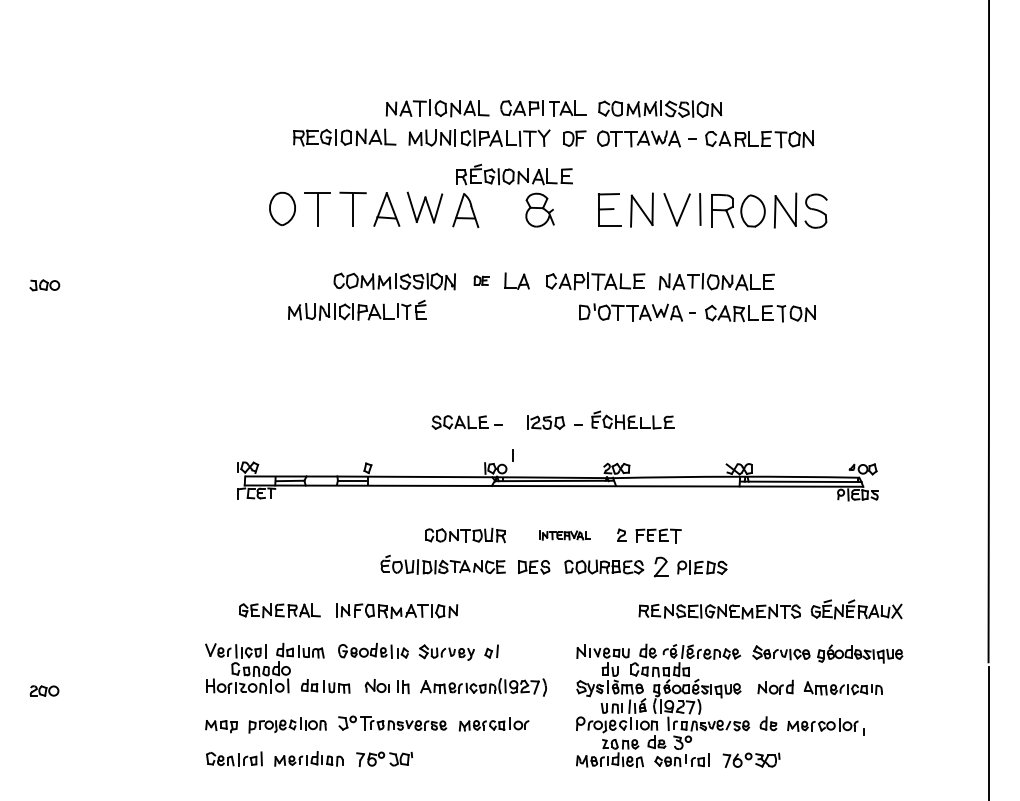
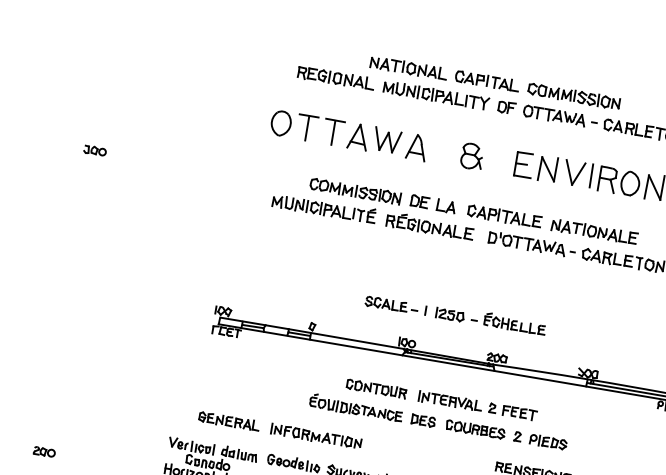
part: (514, 174) -> (430, 226), moved
part: (481, 280) -> (420, 201), size x1.67
line: (512, 455) -> (425, 310), moved
part: (564, 535) -> (450, 401), size x1.67
part: (660, 567) -> (517, 436), size x0.62

